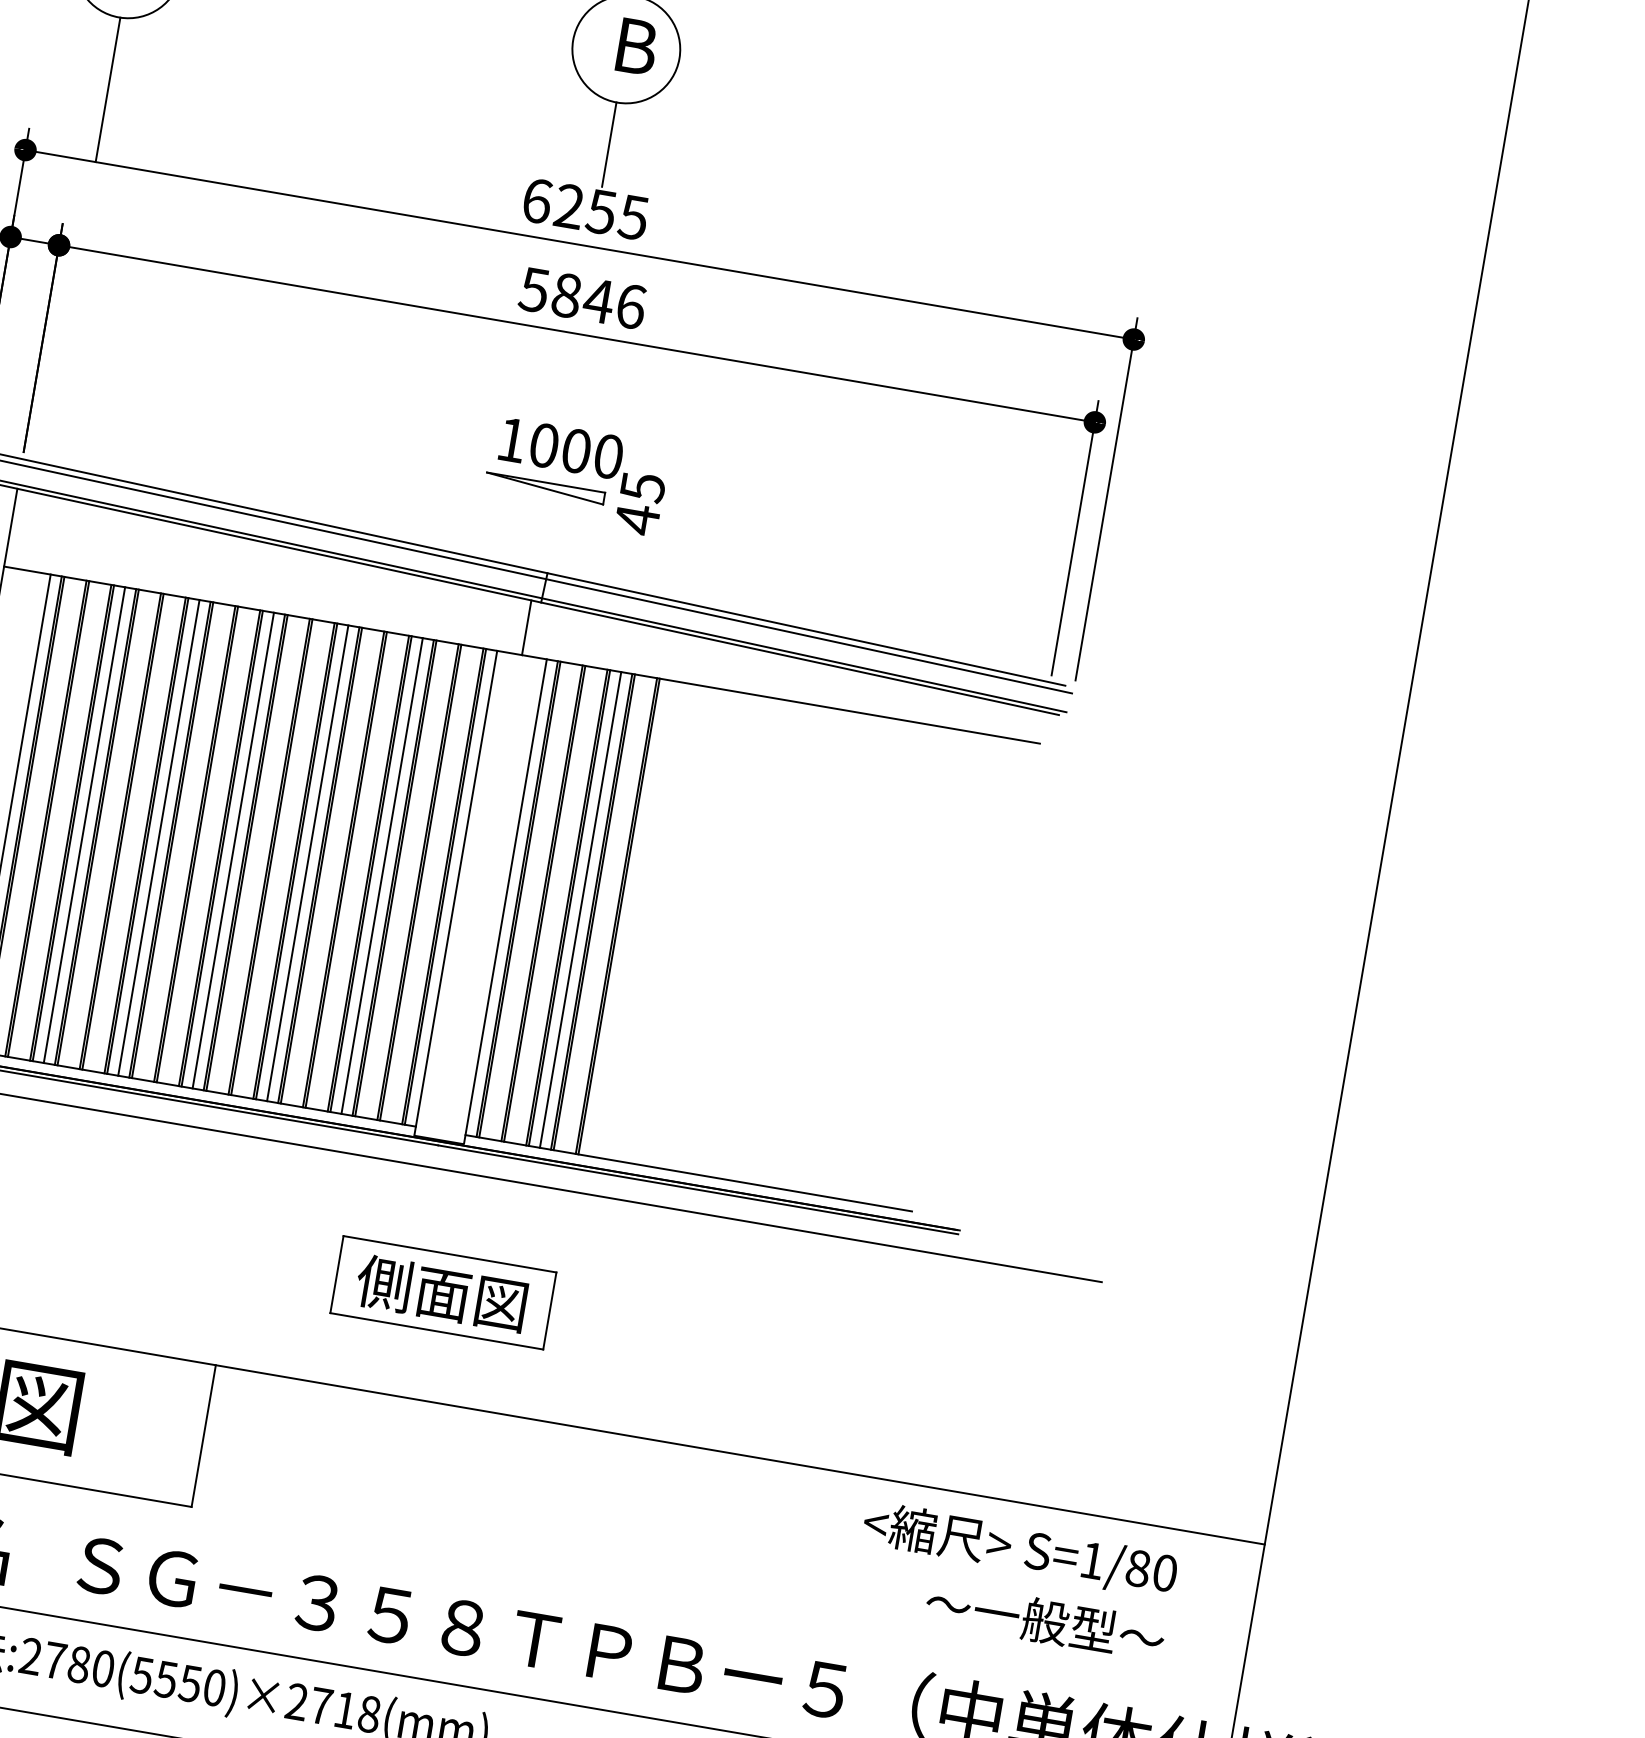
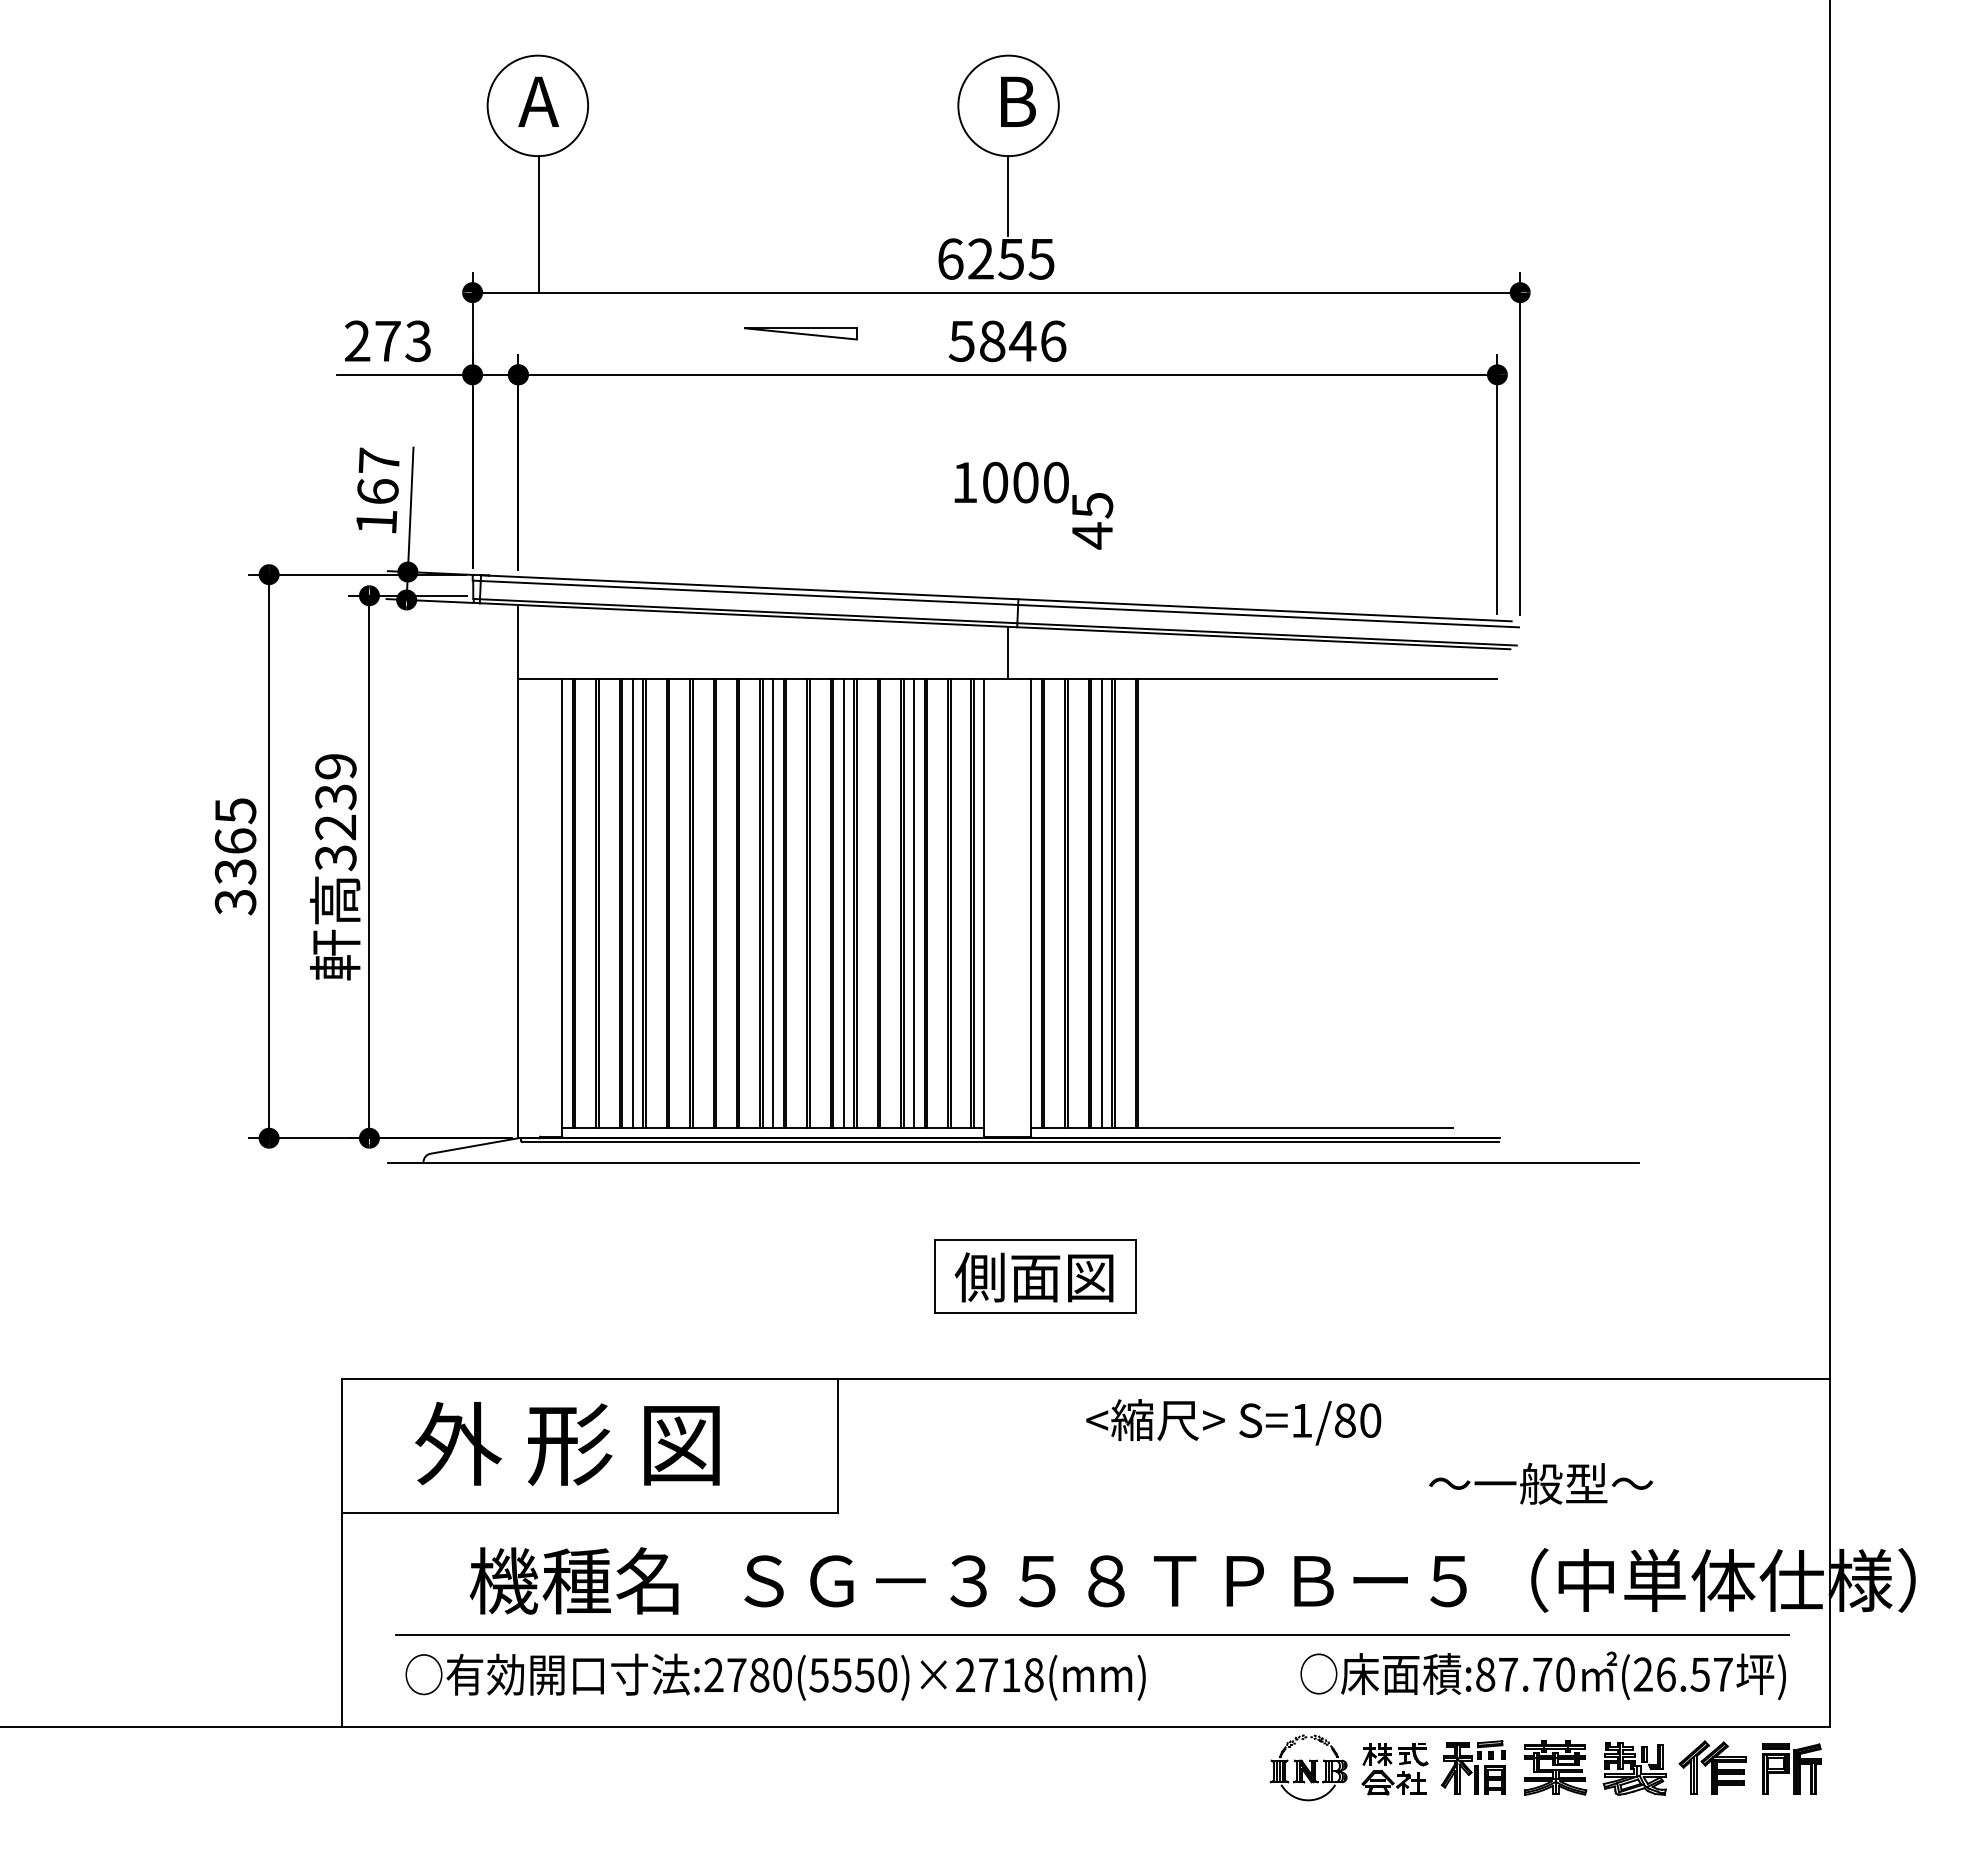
part: (544, 488) -> (800, 333), moved
line: (159, 838) -> (703, 903), removed
text: (1019, 1550) -> (1233, 1422), moved
text: (1045, 1621) -> (1541, 1483), moved

